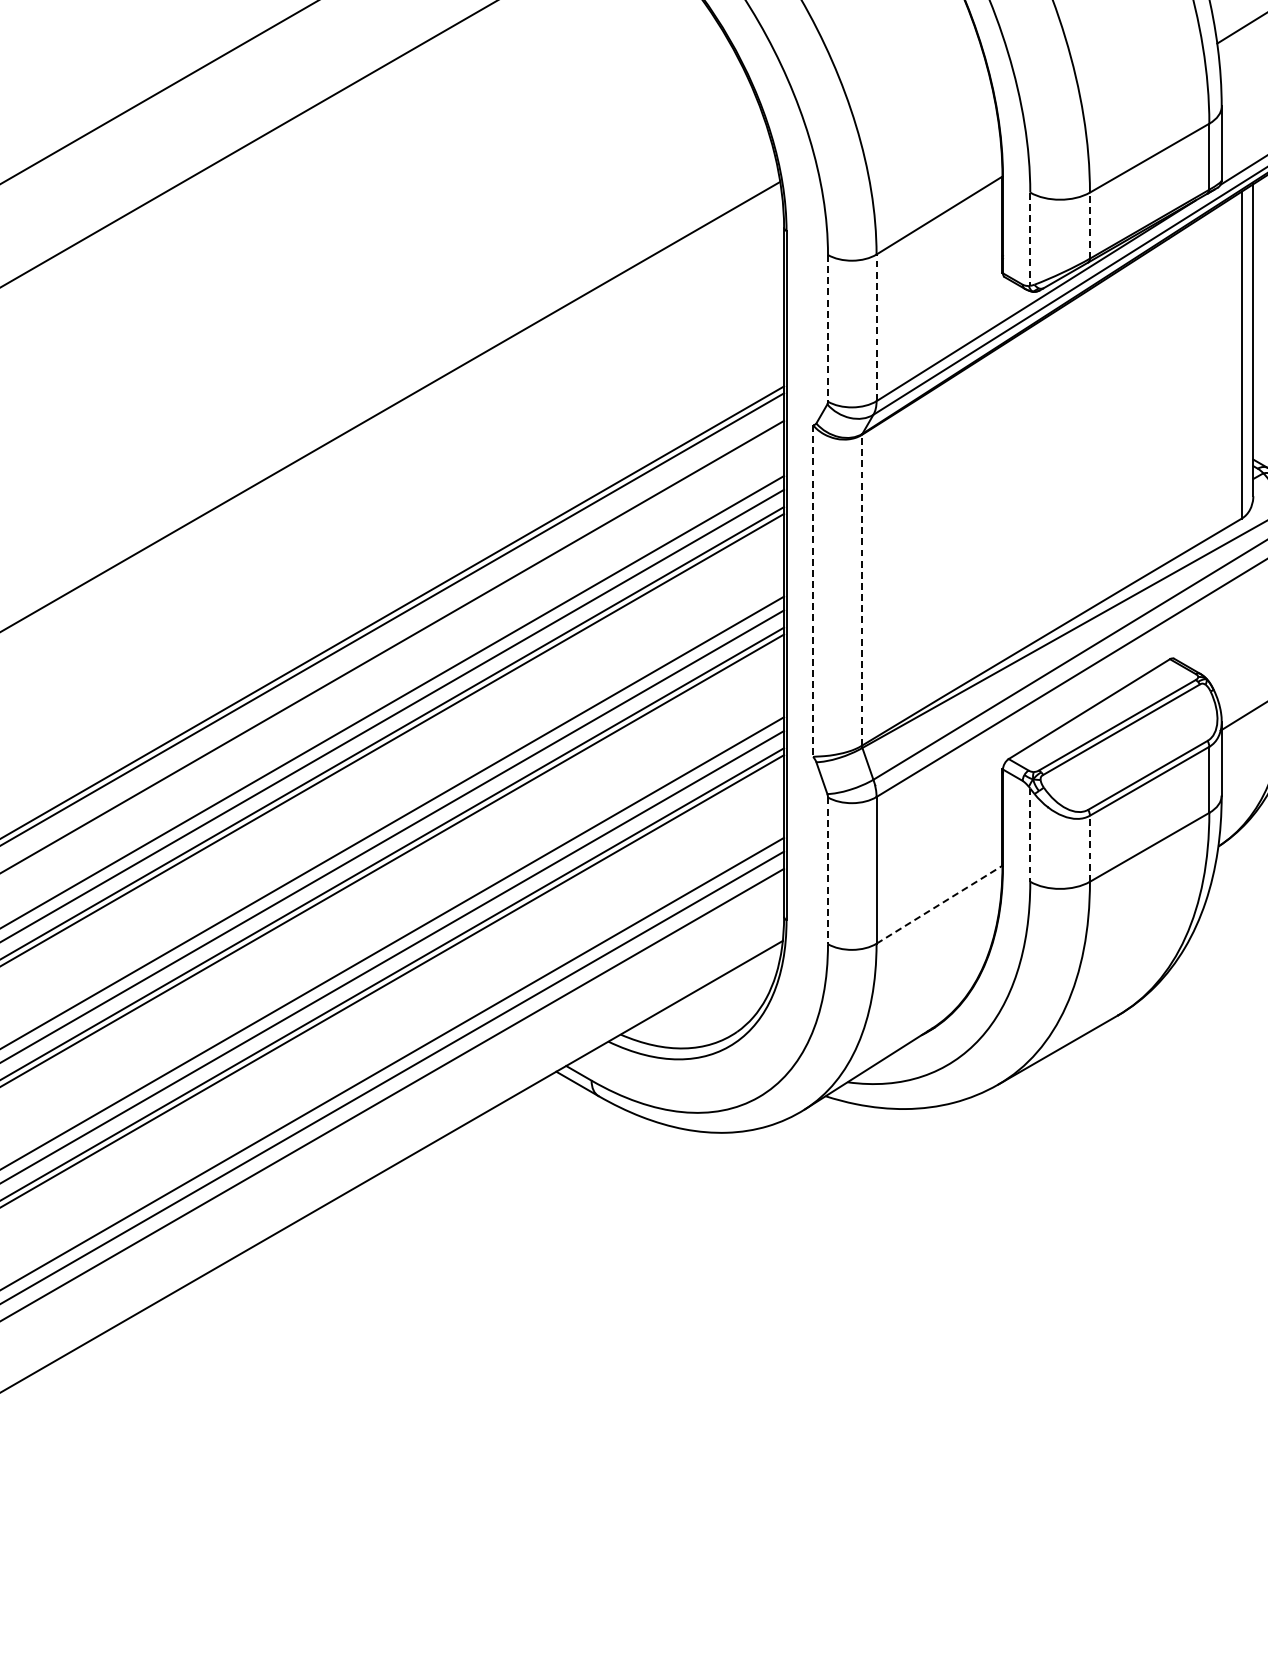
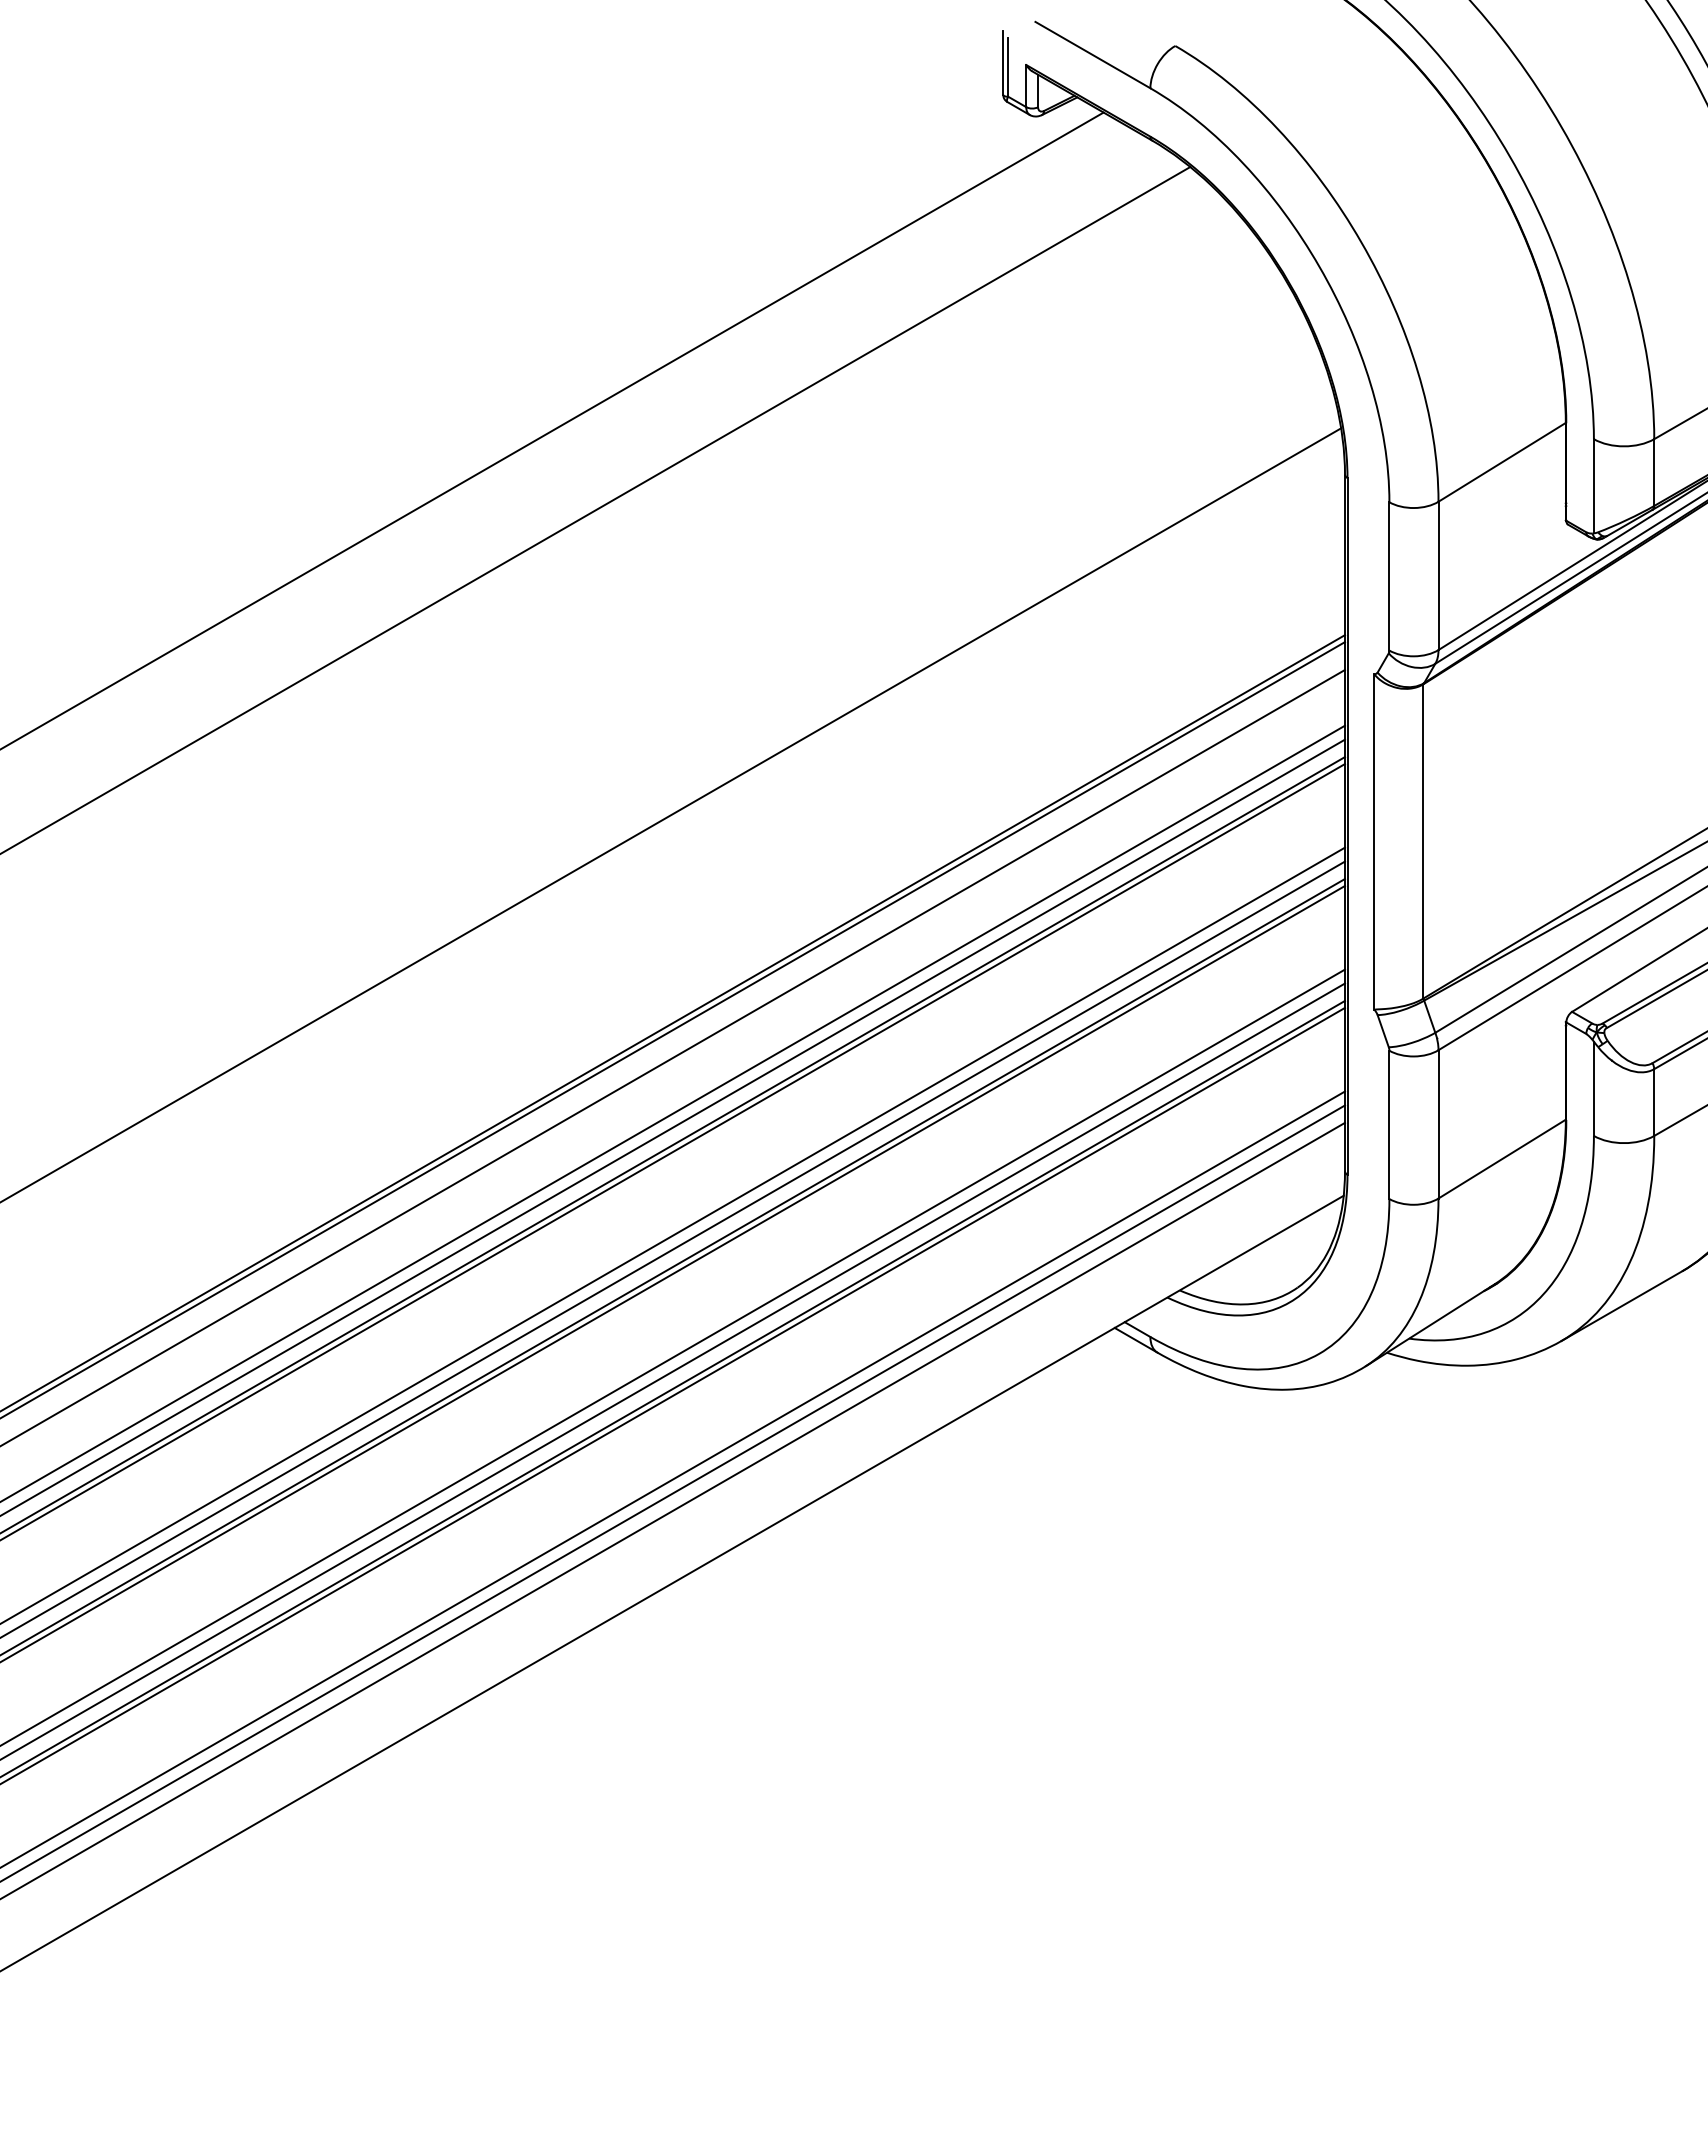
line: (1090, 225) -> (1654, 472), dashed -> solid
line: (1029, 239) -> (1593, 486), dashed -> solid
line: (876, 327) -> (1438, 575), dashed -> solid
line: (828, 328) -> (1389, 576), dashed -> solid
line: (861, 589) -> (1423, 840), dashed -> solid
line: (813, 590) -> (1374, 841), dashed -> solid
line: (1029, 835) -> (1593, 1089), dashed -> solid
line: (1090, 848) -> (1654, 1102), dashed -> solid
line: (828, 871) -> (1389, 1125), dashed -> solid
line: (939, 905) -> (1502, 1159), dashed -> solid

